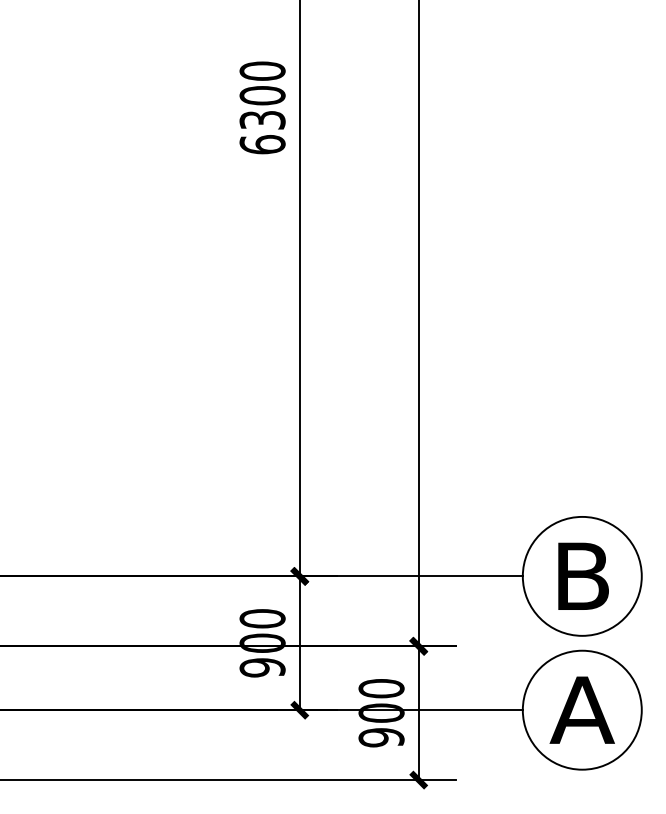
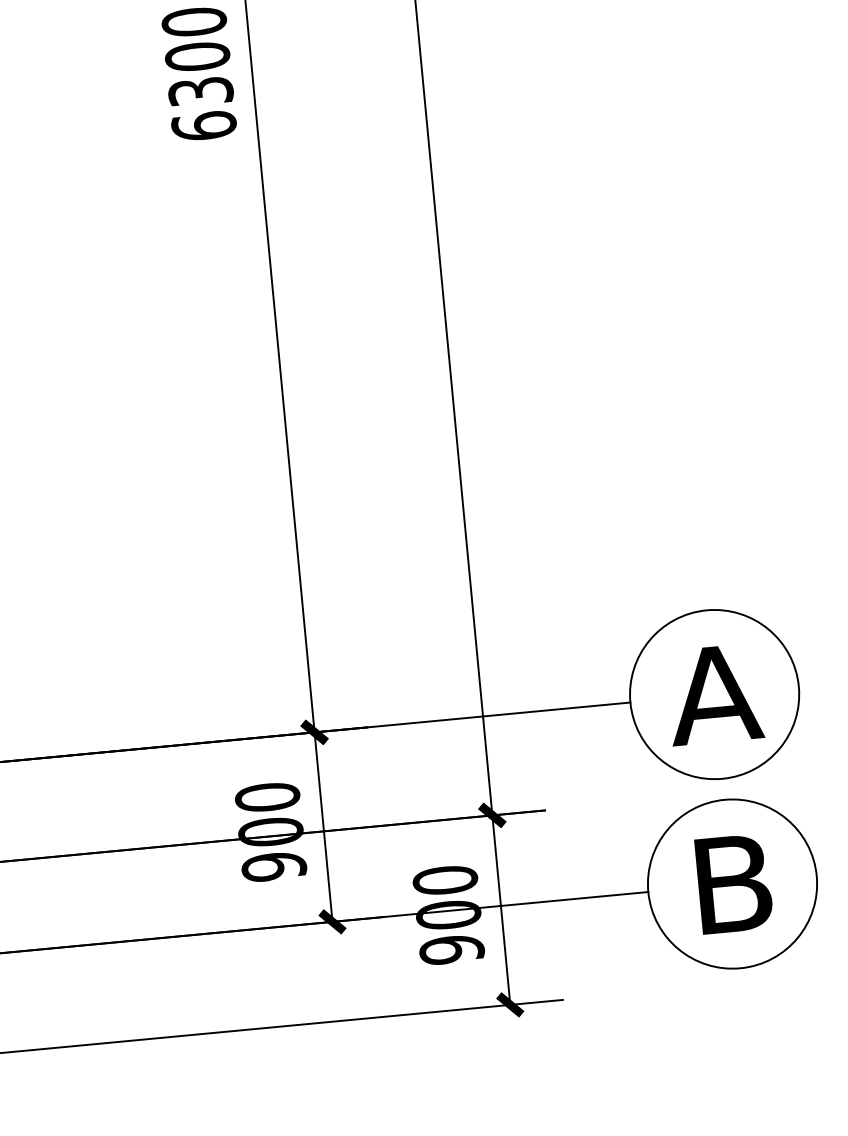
text: (581, 575) -> (713, 693), B -> A
text: (581, 709) -> (731, 883), A -> B

